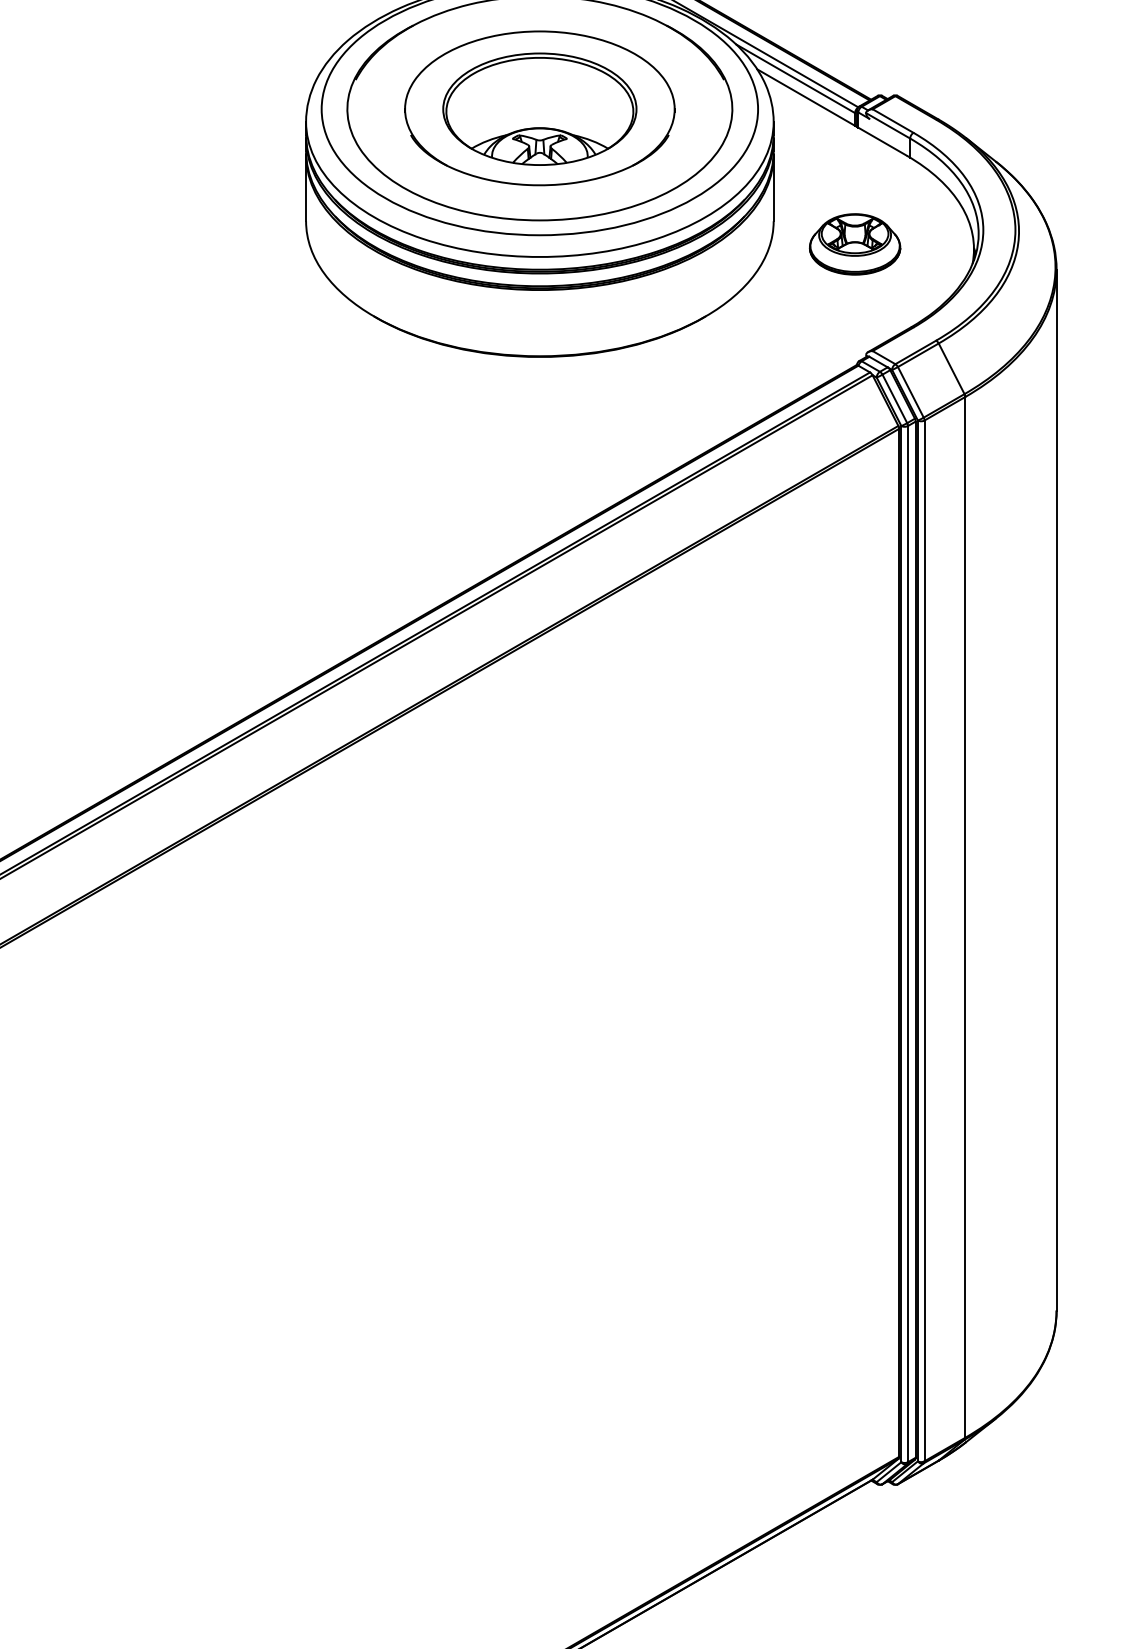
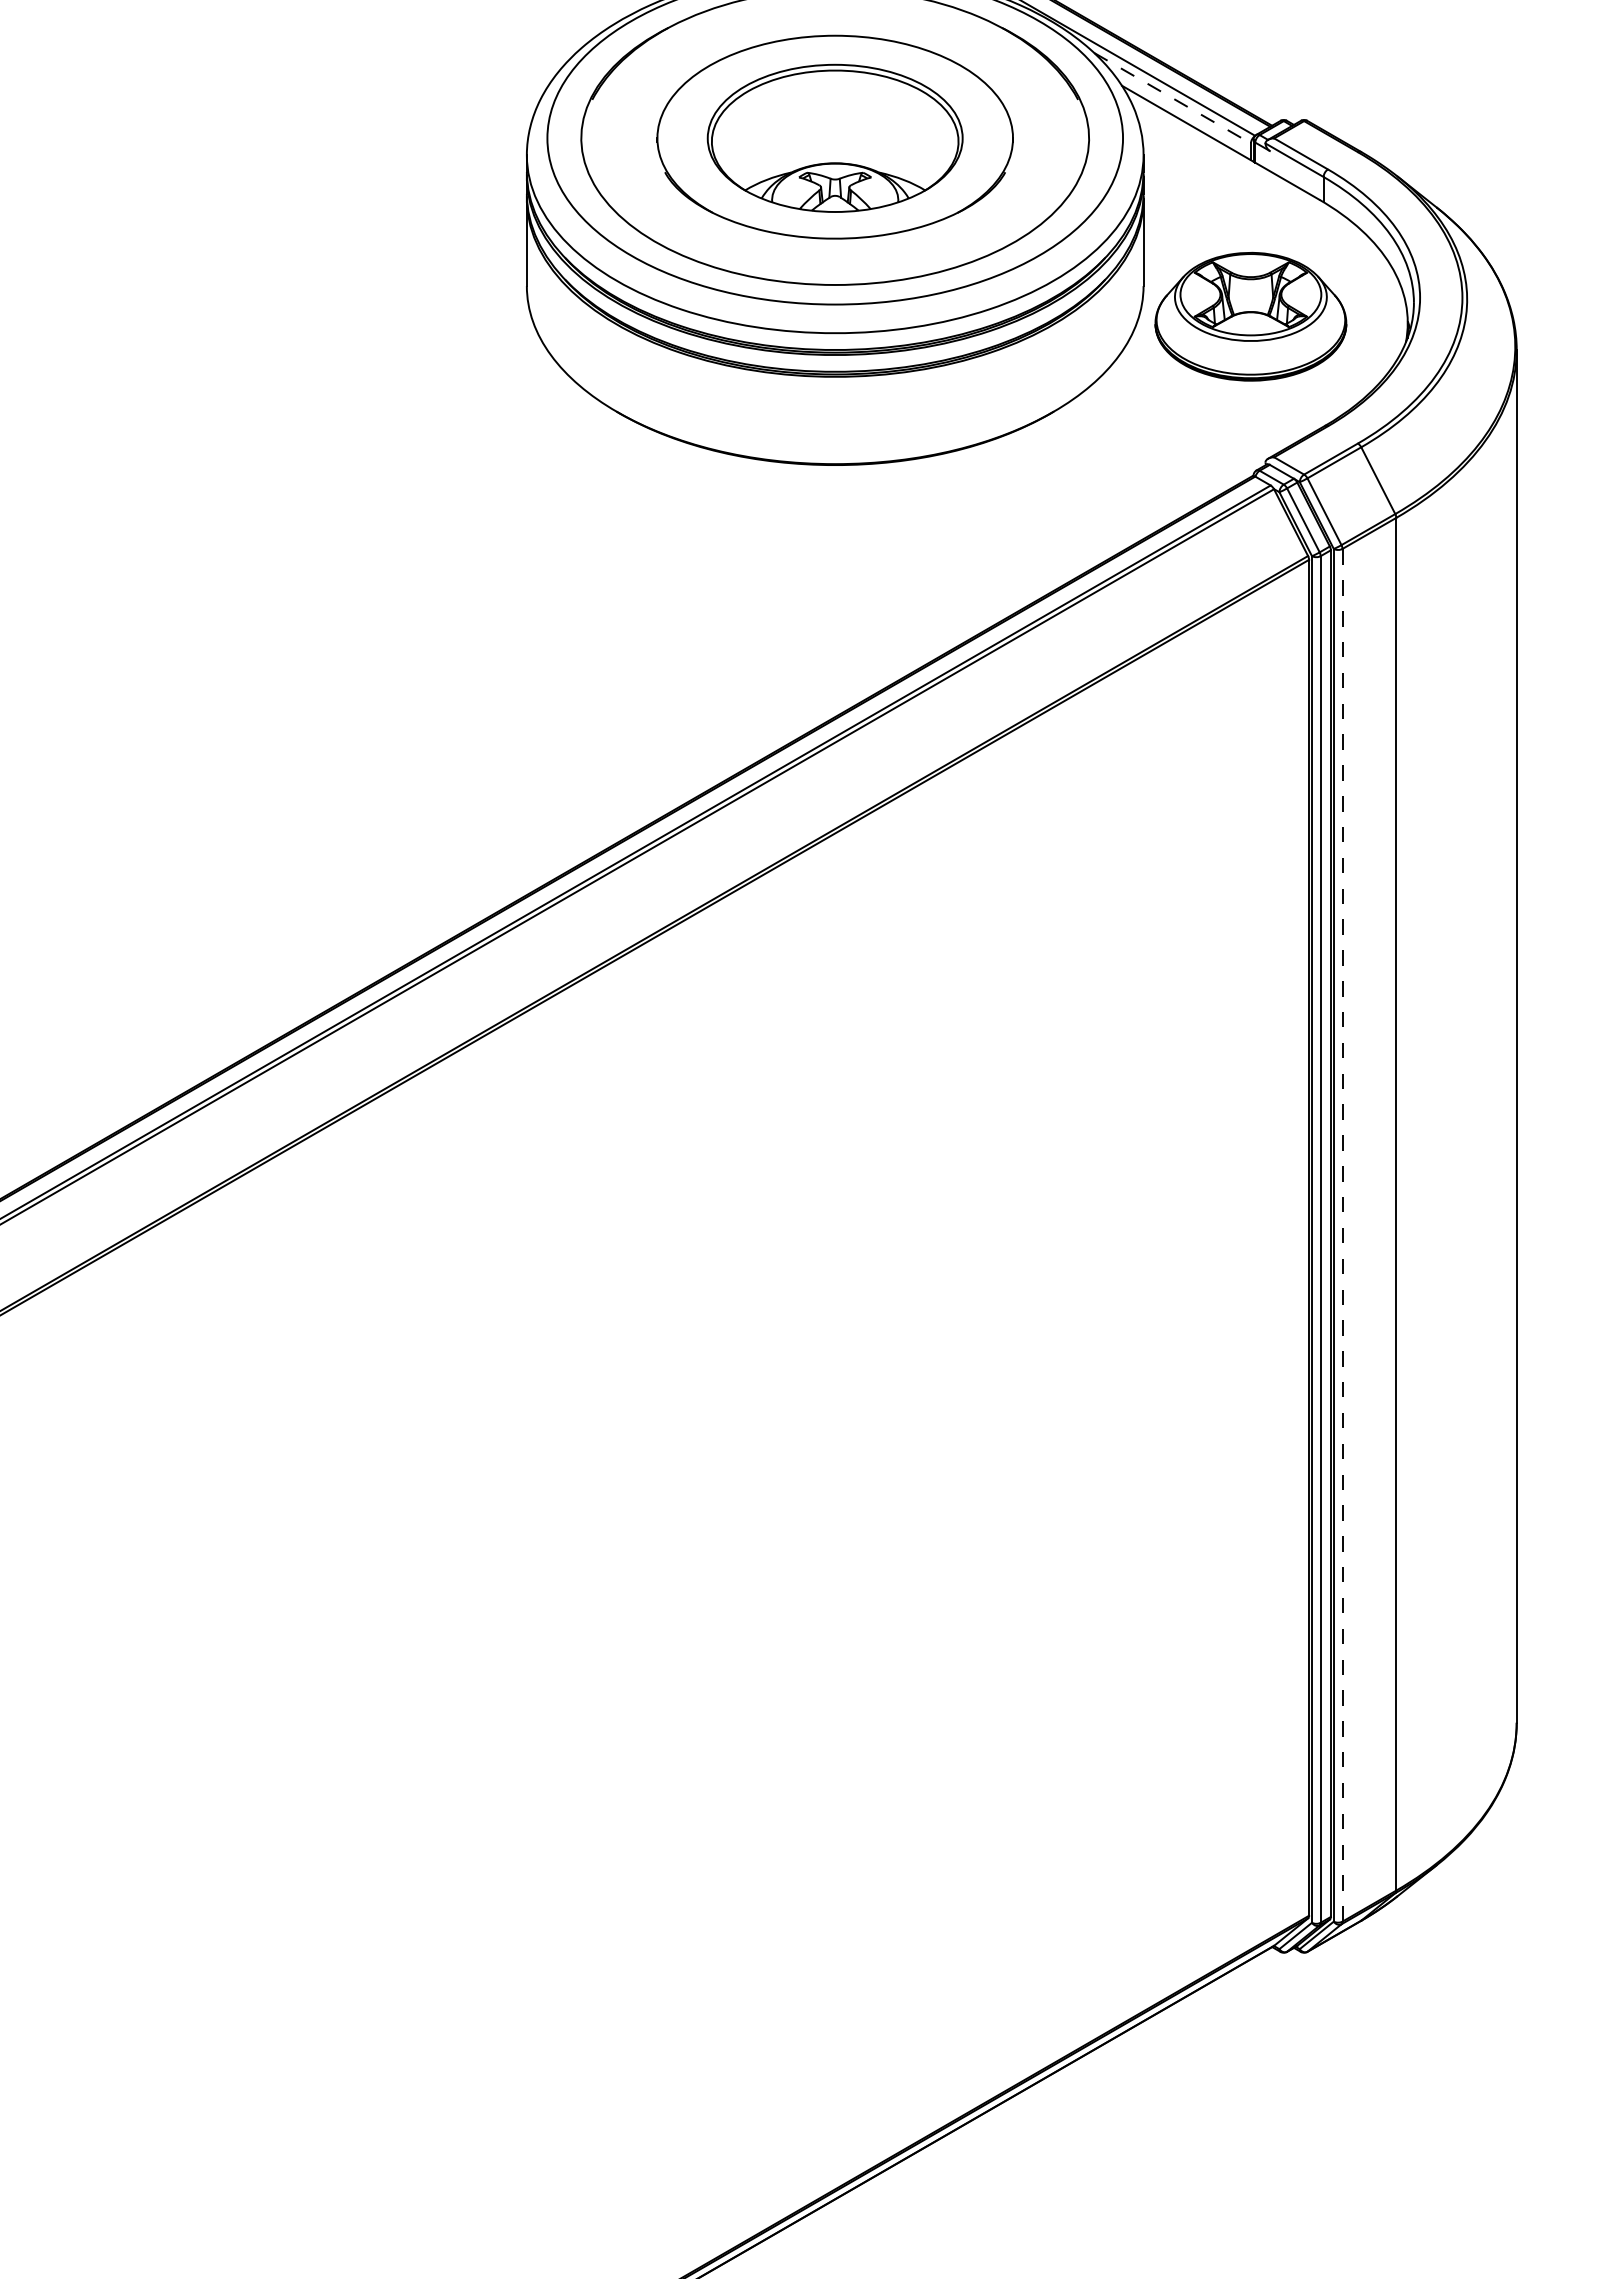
line: (796, 79) -> (1173, 98), solid -> dashed
part: (854, 244) -> (1250, 316), size x1.6
line: (924, 940) -> (1342, 1234), solid -> dashed

